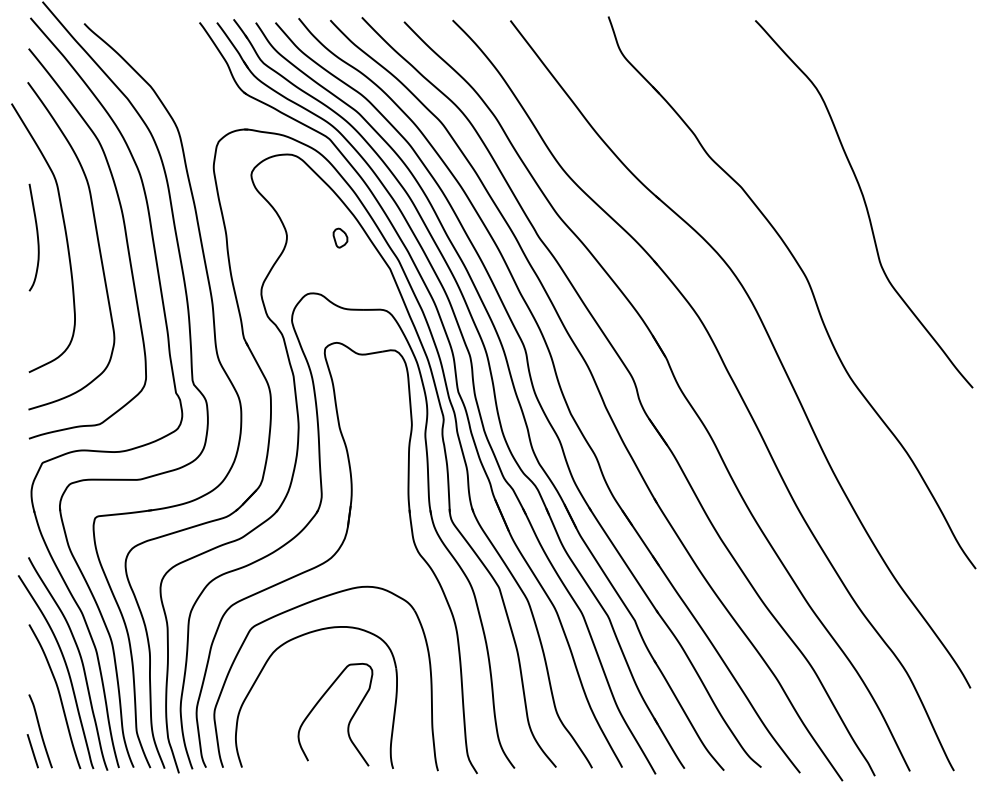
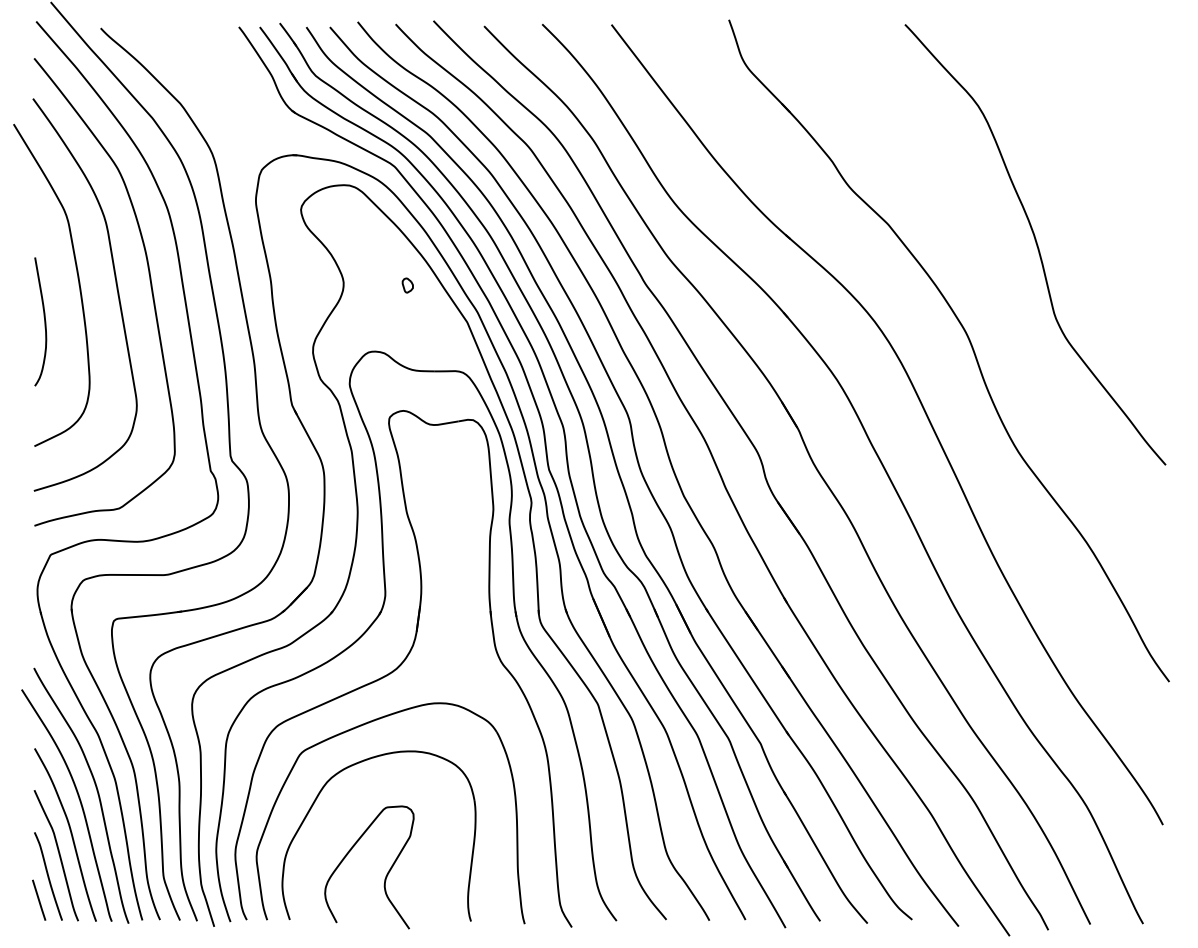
curve: (36, 235) -> (43, 319), moved
part: (340, 238) -> (407, 285), size x0.62
curve: (48, 712) -> (57, 853), added
curve: (349, 720) -> (386, 874), moved

